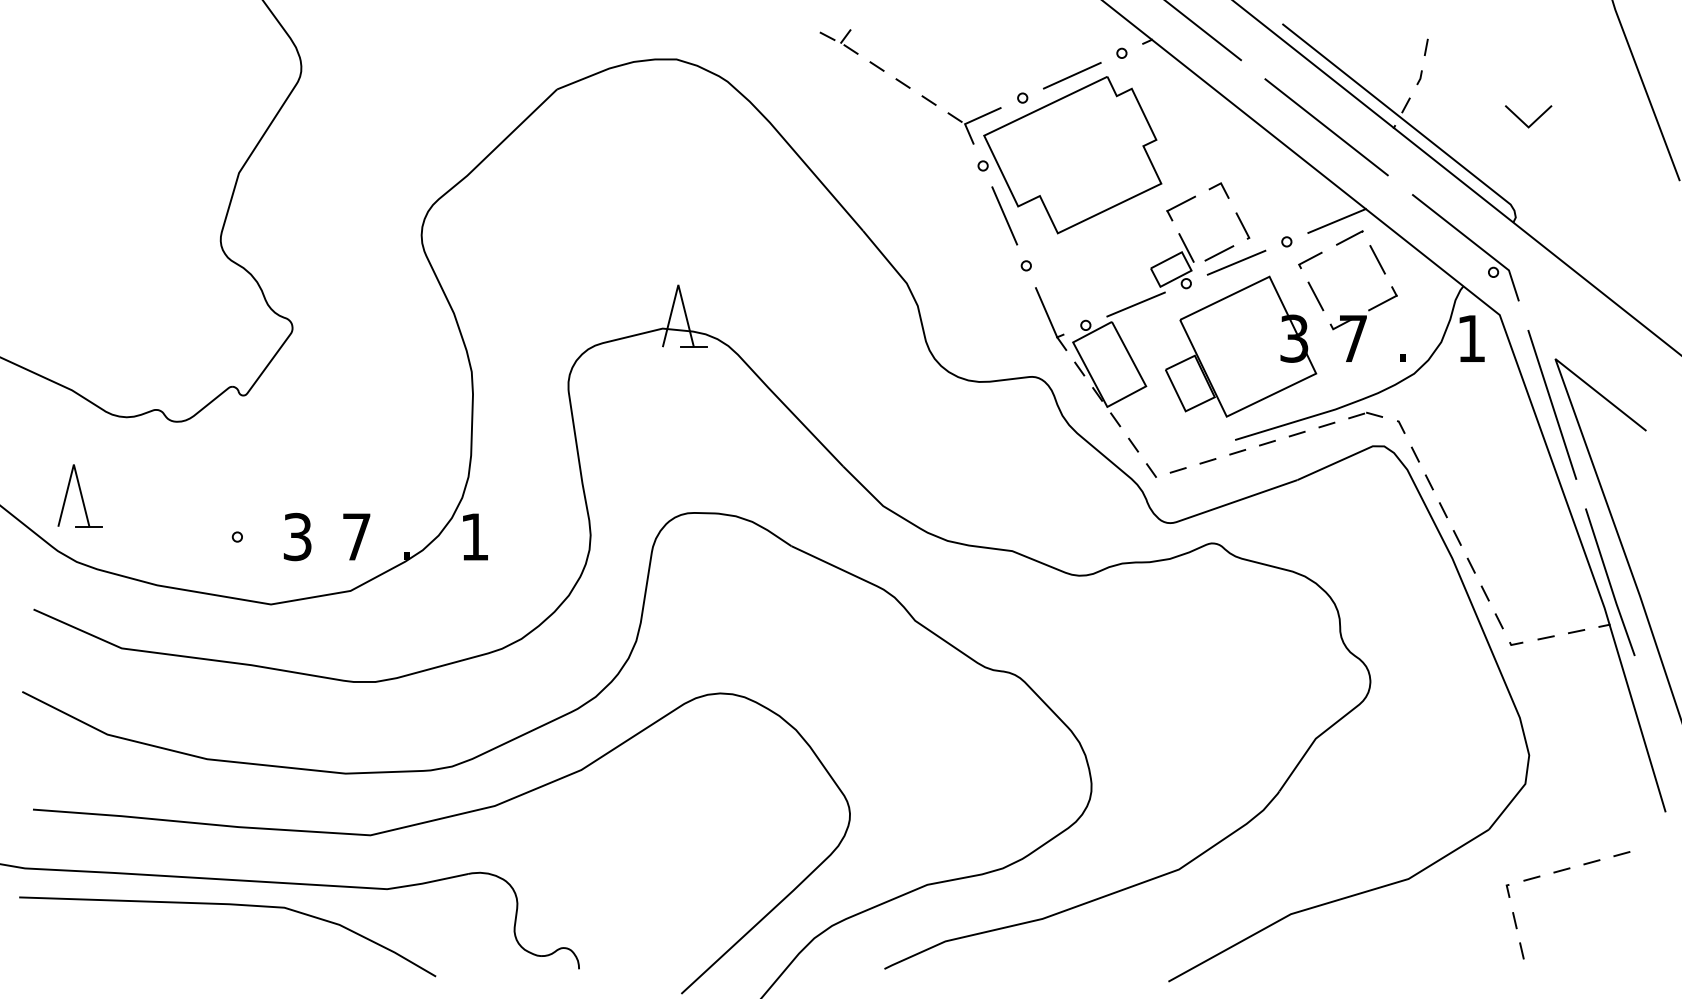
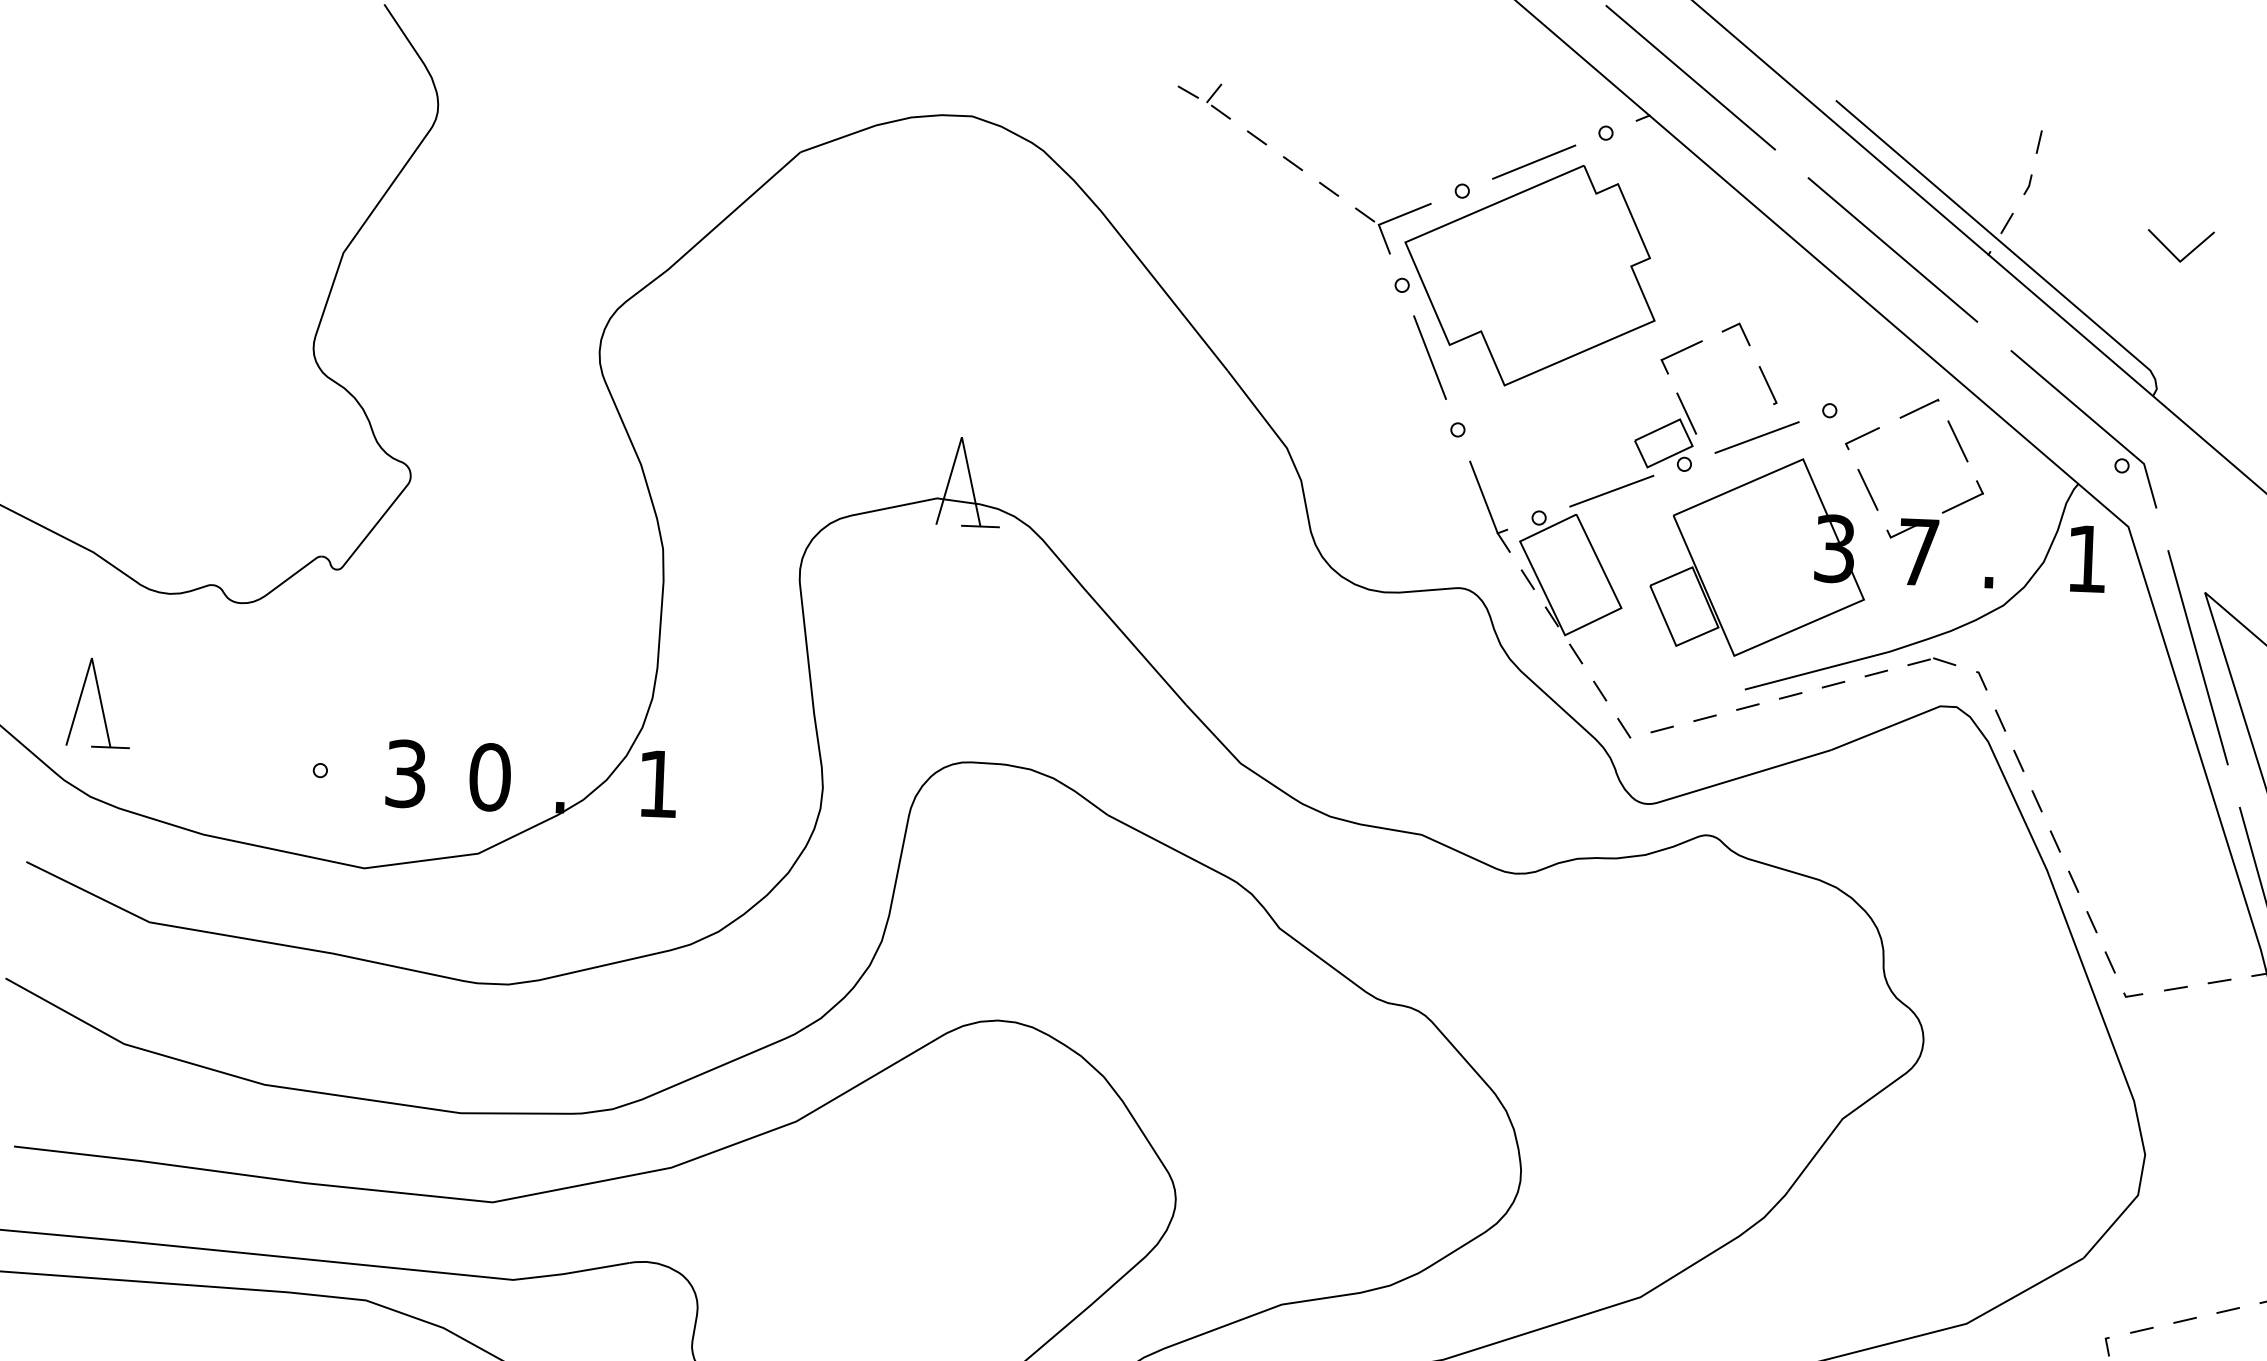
line: (1336, 220) -> (1901, 383), removed
line: (1219, 253) -> (1733, 423), removed
text: (356, 536) -> (489, 776), 7 -> 0

